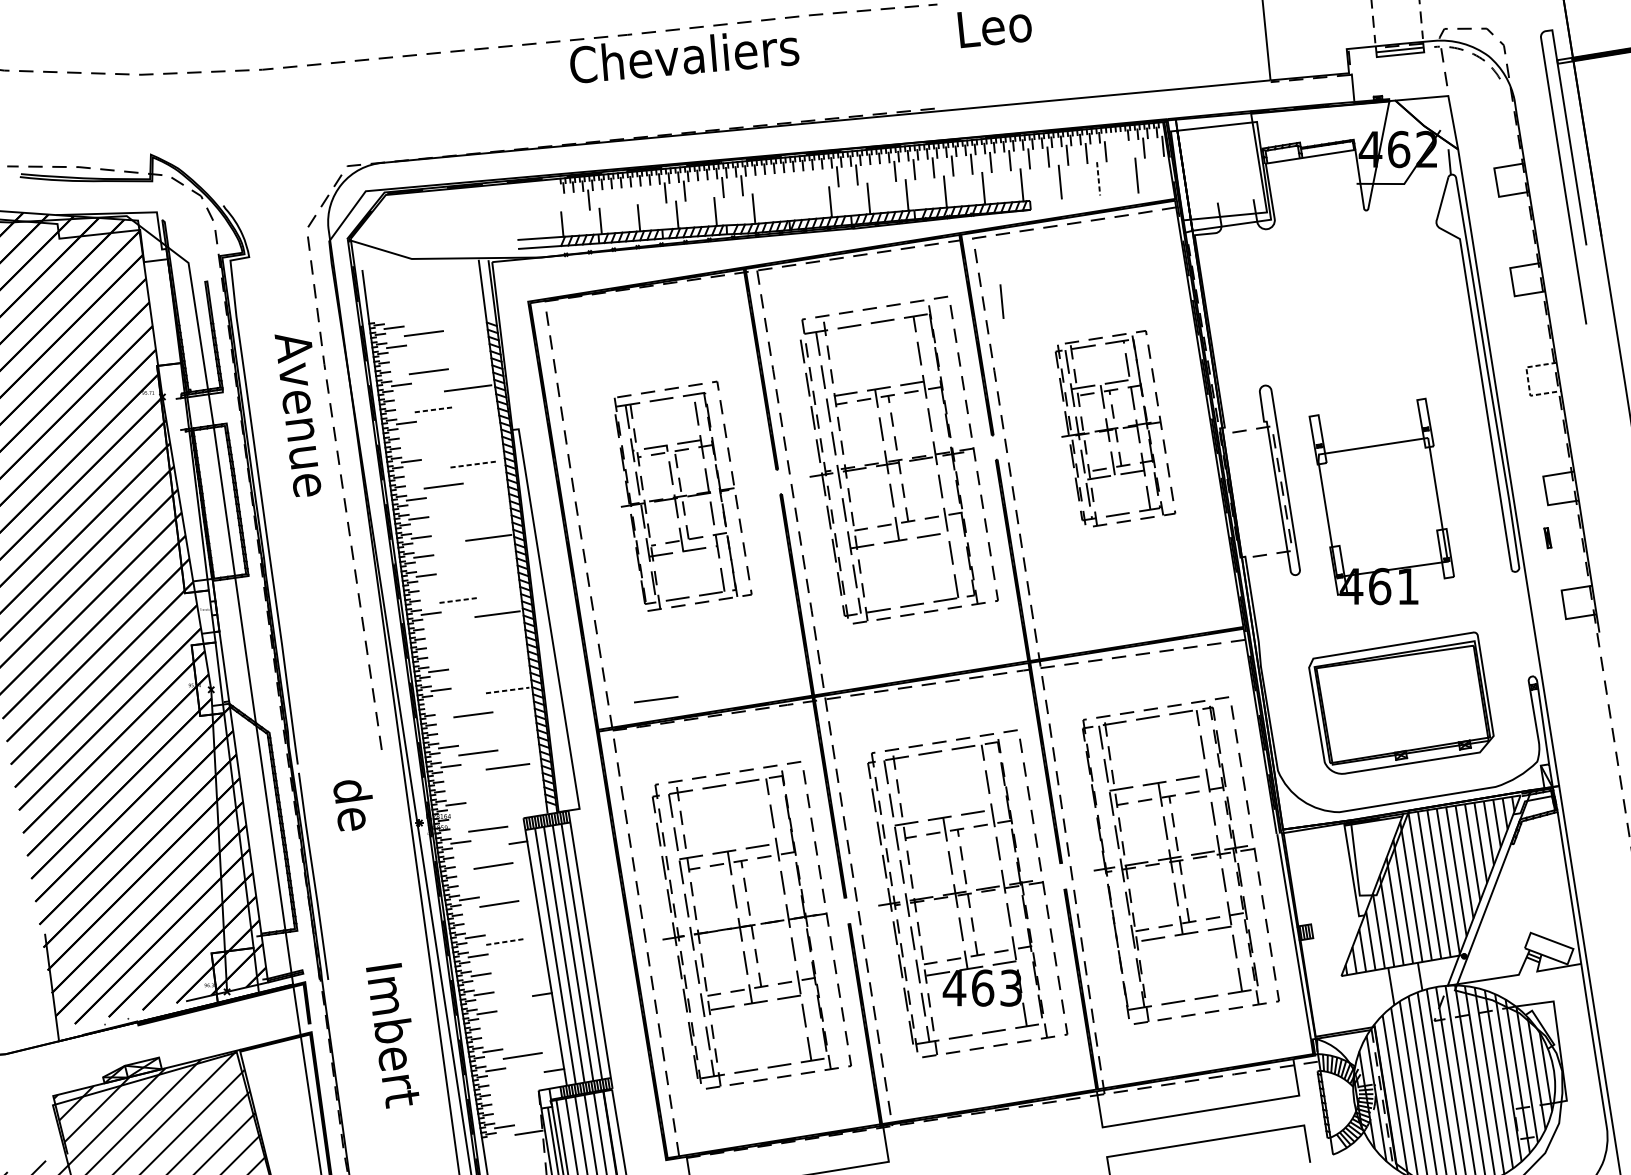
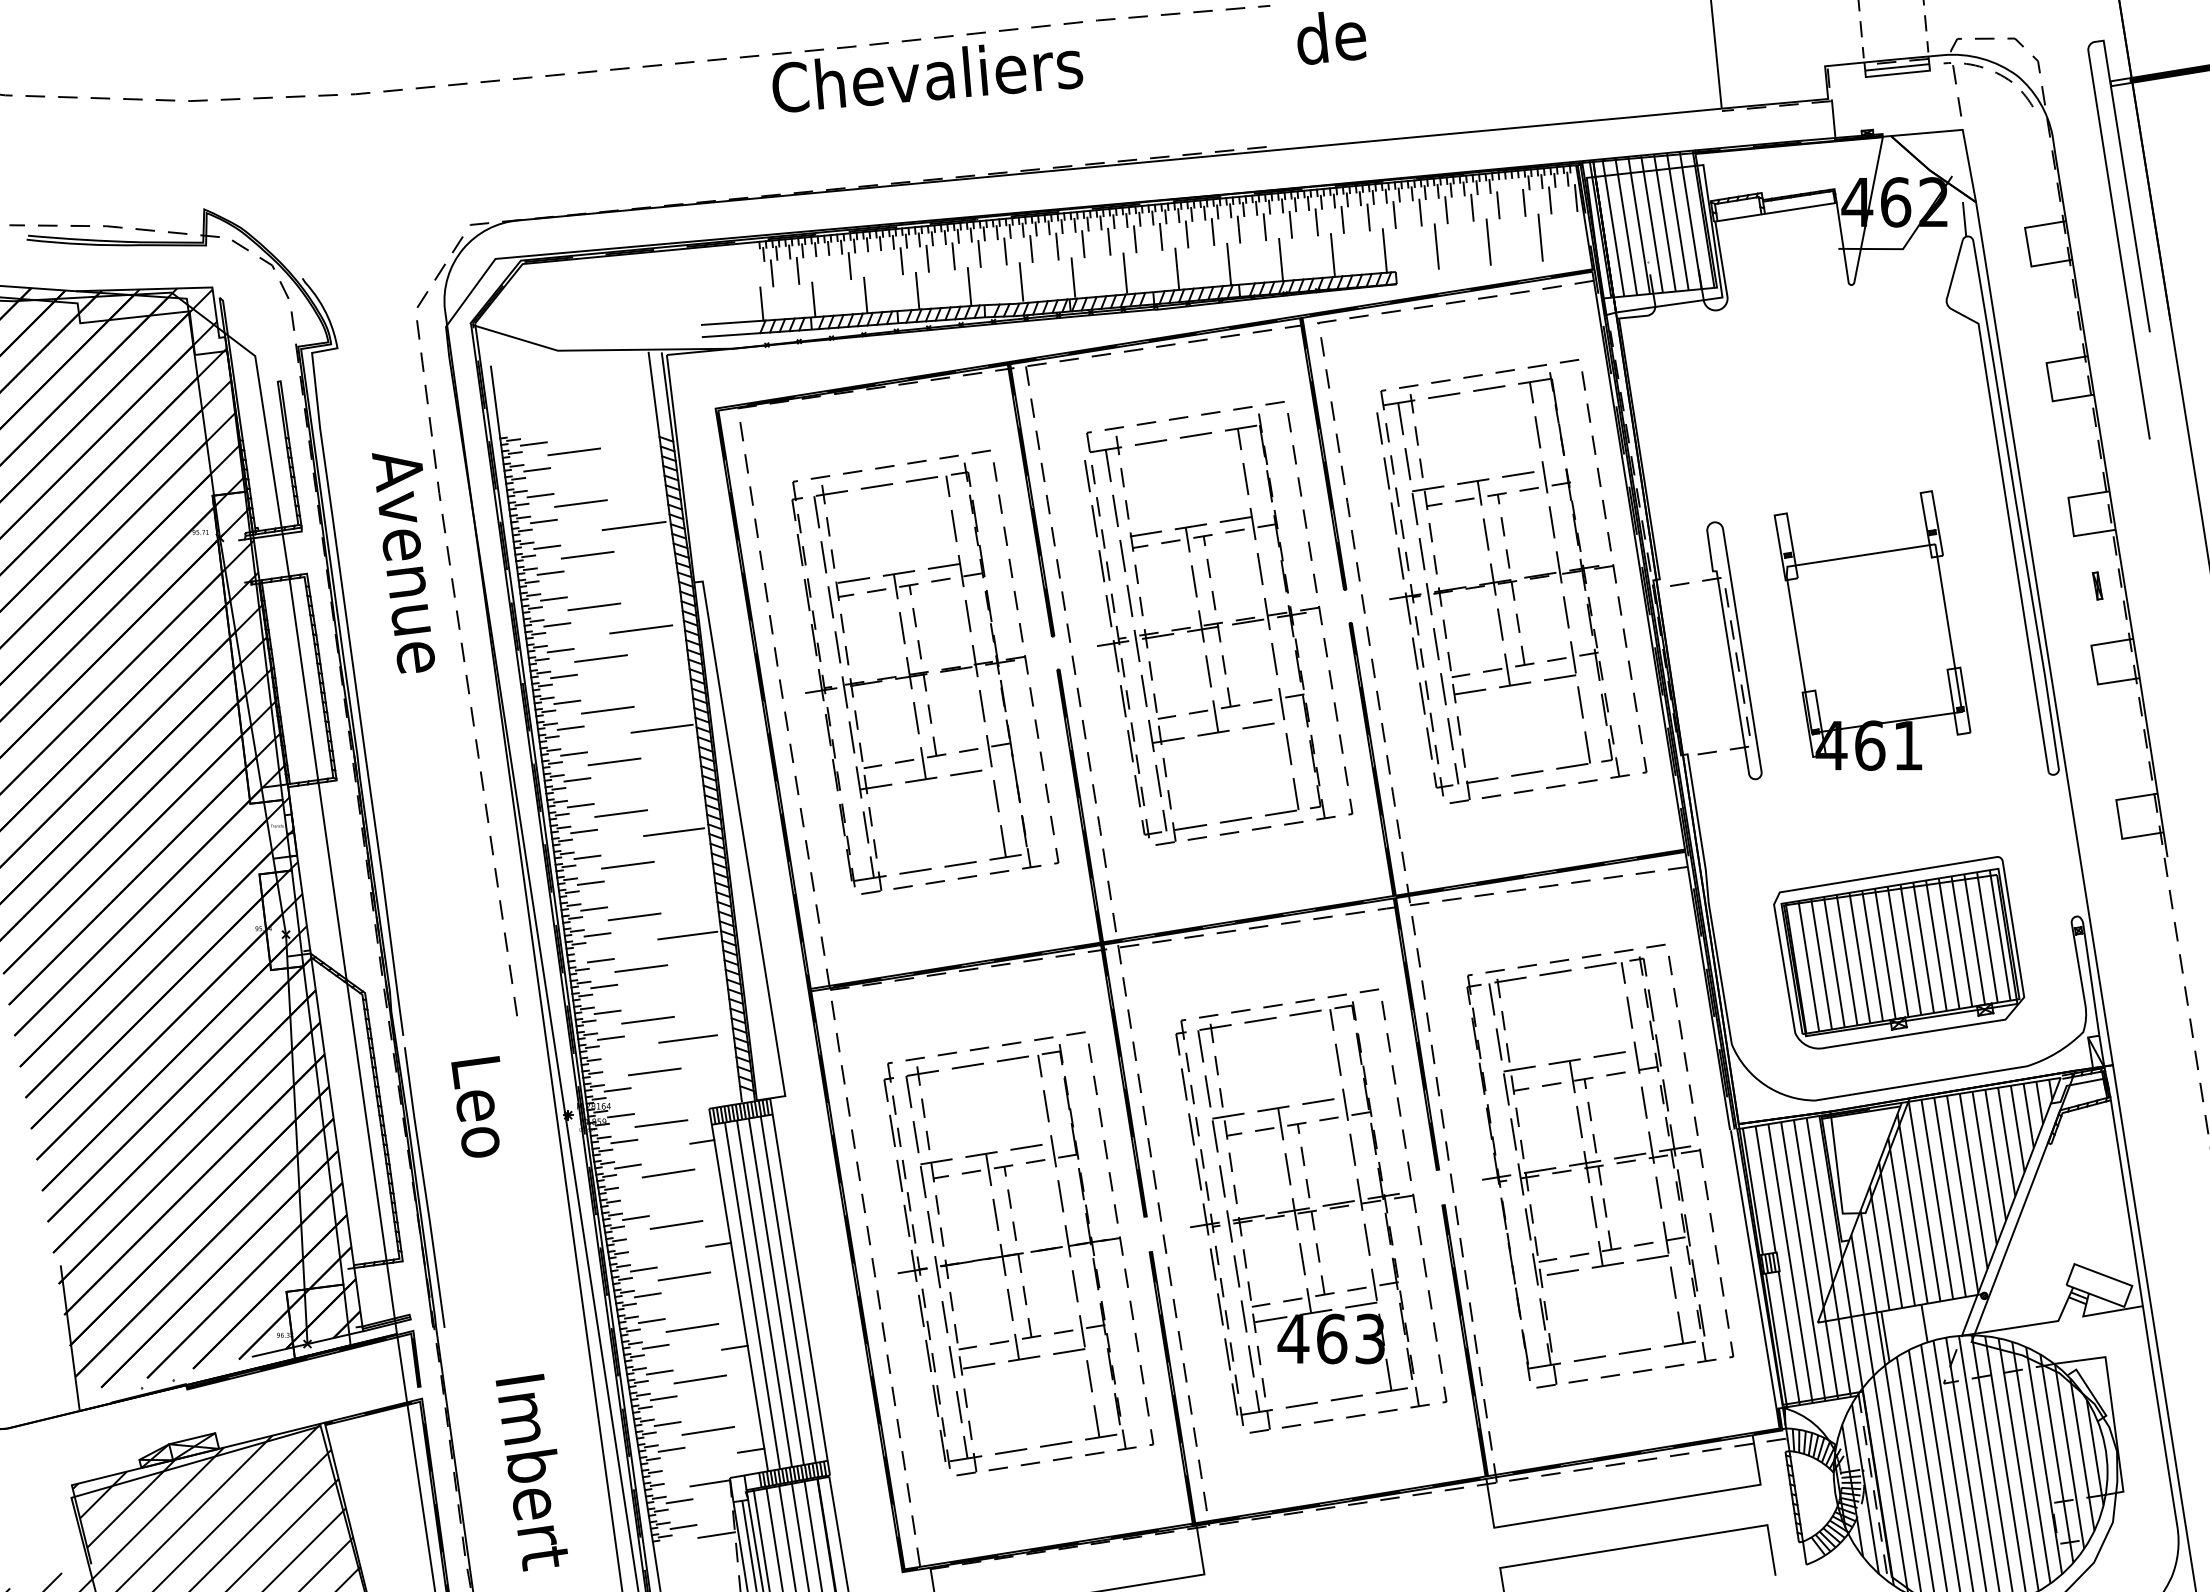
text: (994, 27) -> (1347, 37), Leo -> de
line: (1125, 149) -> (1524, 202), added
hatch: (1218, 165) -> (1651, 223), added
line: (875, 173) -> (1186, 234), added
line: (818, 178) -> (1109, 241), added
line: (1098, 179) -> (1488, 242), dashed -> solid
line: (799, 180) -> (1083, 244), added
line: (780, 182) -> (1057, 246), added
line: (761, 184) -> (1031, 249), added
line: (703, 189) -> (953, 256), added
line: (626, 196) -> (849, 266), added
line: (569, 201) -> (771, 273), added
line: (792, 204) -> (1073, 277), added
line: (1001, 301) -> (1357, 408), removed
line: (399, 365) -> (540, 495), added
line: (1528, 382) -> (2071, 517), dashed -> solid
line: (404, 404) -> (547, 547), added
line: (434, 410) -> (588, 555), dashed -> solid
part: (1115, 428) -> (1511, 580), size x1.67
line: (408, 441) -> (553, 598), added
line: (438, 447) -> (594, 606), added
hatch: (149, 455) -> (202, 617), added
line: (473, 464) -> (641, 629), dashed -> solid
line: (413, 480) -> (560, 650), added
part: (683, 495) -> (925, 671), size x1.43
part: (1381, 501) -> (1872, 630), moved
line: (448, 523) -> (607, 709), added
part: (1547, 537) -> (2097, 585), moved
line: (453, 562) -> (614, 761), added
line: (428, 594) -> (580, 805), added
line: (458, 600) -> (621, 813), dashed -> solid
line: (433, 632) -> (587, 857), added
line: (463, 638) -> (627, 864), added
line: (435, 651) -> (590, 882), added
line: (468, 676) -> (634, 916), added
line: (507, 690) -> (687, 935), dashed -> solid
line: (655, 699) -> (888, 947), removed
hatch: (1400, 702) -> (1897, 951), added
line: (443, 708) -> (600, 960), added
line: (446, 728) -> (604, 986), added
line: (483, 790) -> (654, 1071), added
text: (353, 816) -> (478, 1106), de -> Leo
line: (458, 823) -> (620, 1115), added
line: (463, 860) -> (627, 1166), added
line: (530, 918) -> (718, 1244), added
hatch: (1338, 930) -> (1813, 1261), added
line: (505, 942) -> (684, 1276), dashed -> solid
line: (511, 979) -> (692, 1327), added
line: (516, 1018) -> (699, 1379), added
line: (489, 1032) -> (663, 1398), added
text: (392, 1035) -> (531, 1472), moved
line: (524, 1094) -> (710, 1483), added
line: (501, 1108) -> (679, 1501), added

